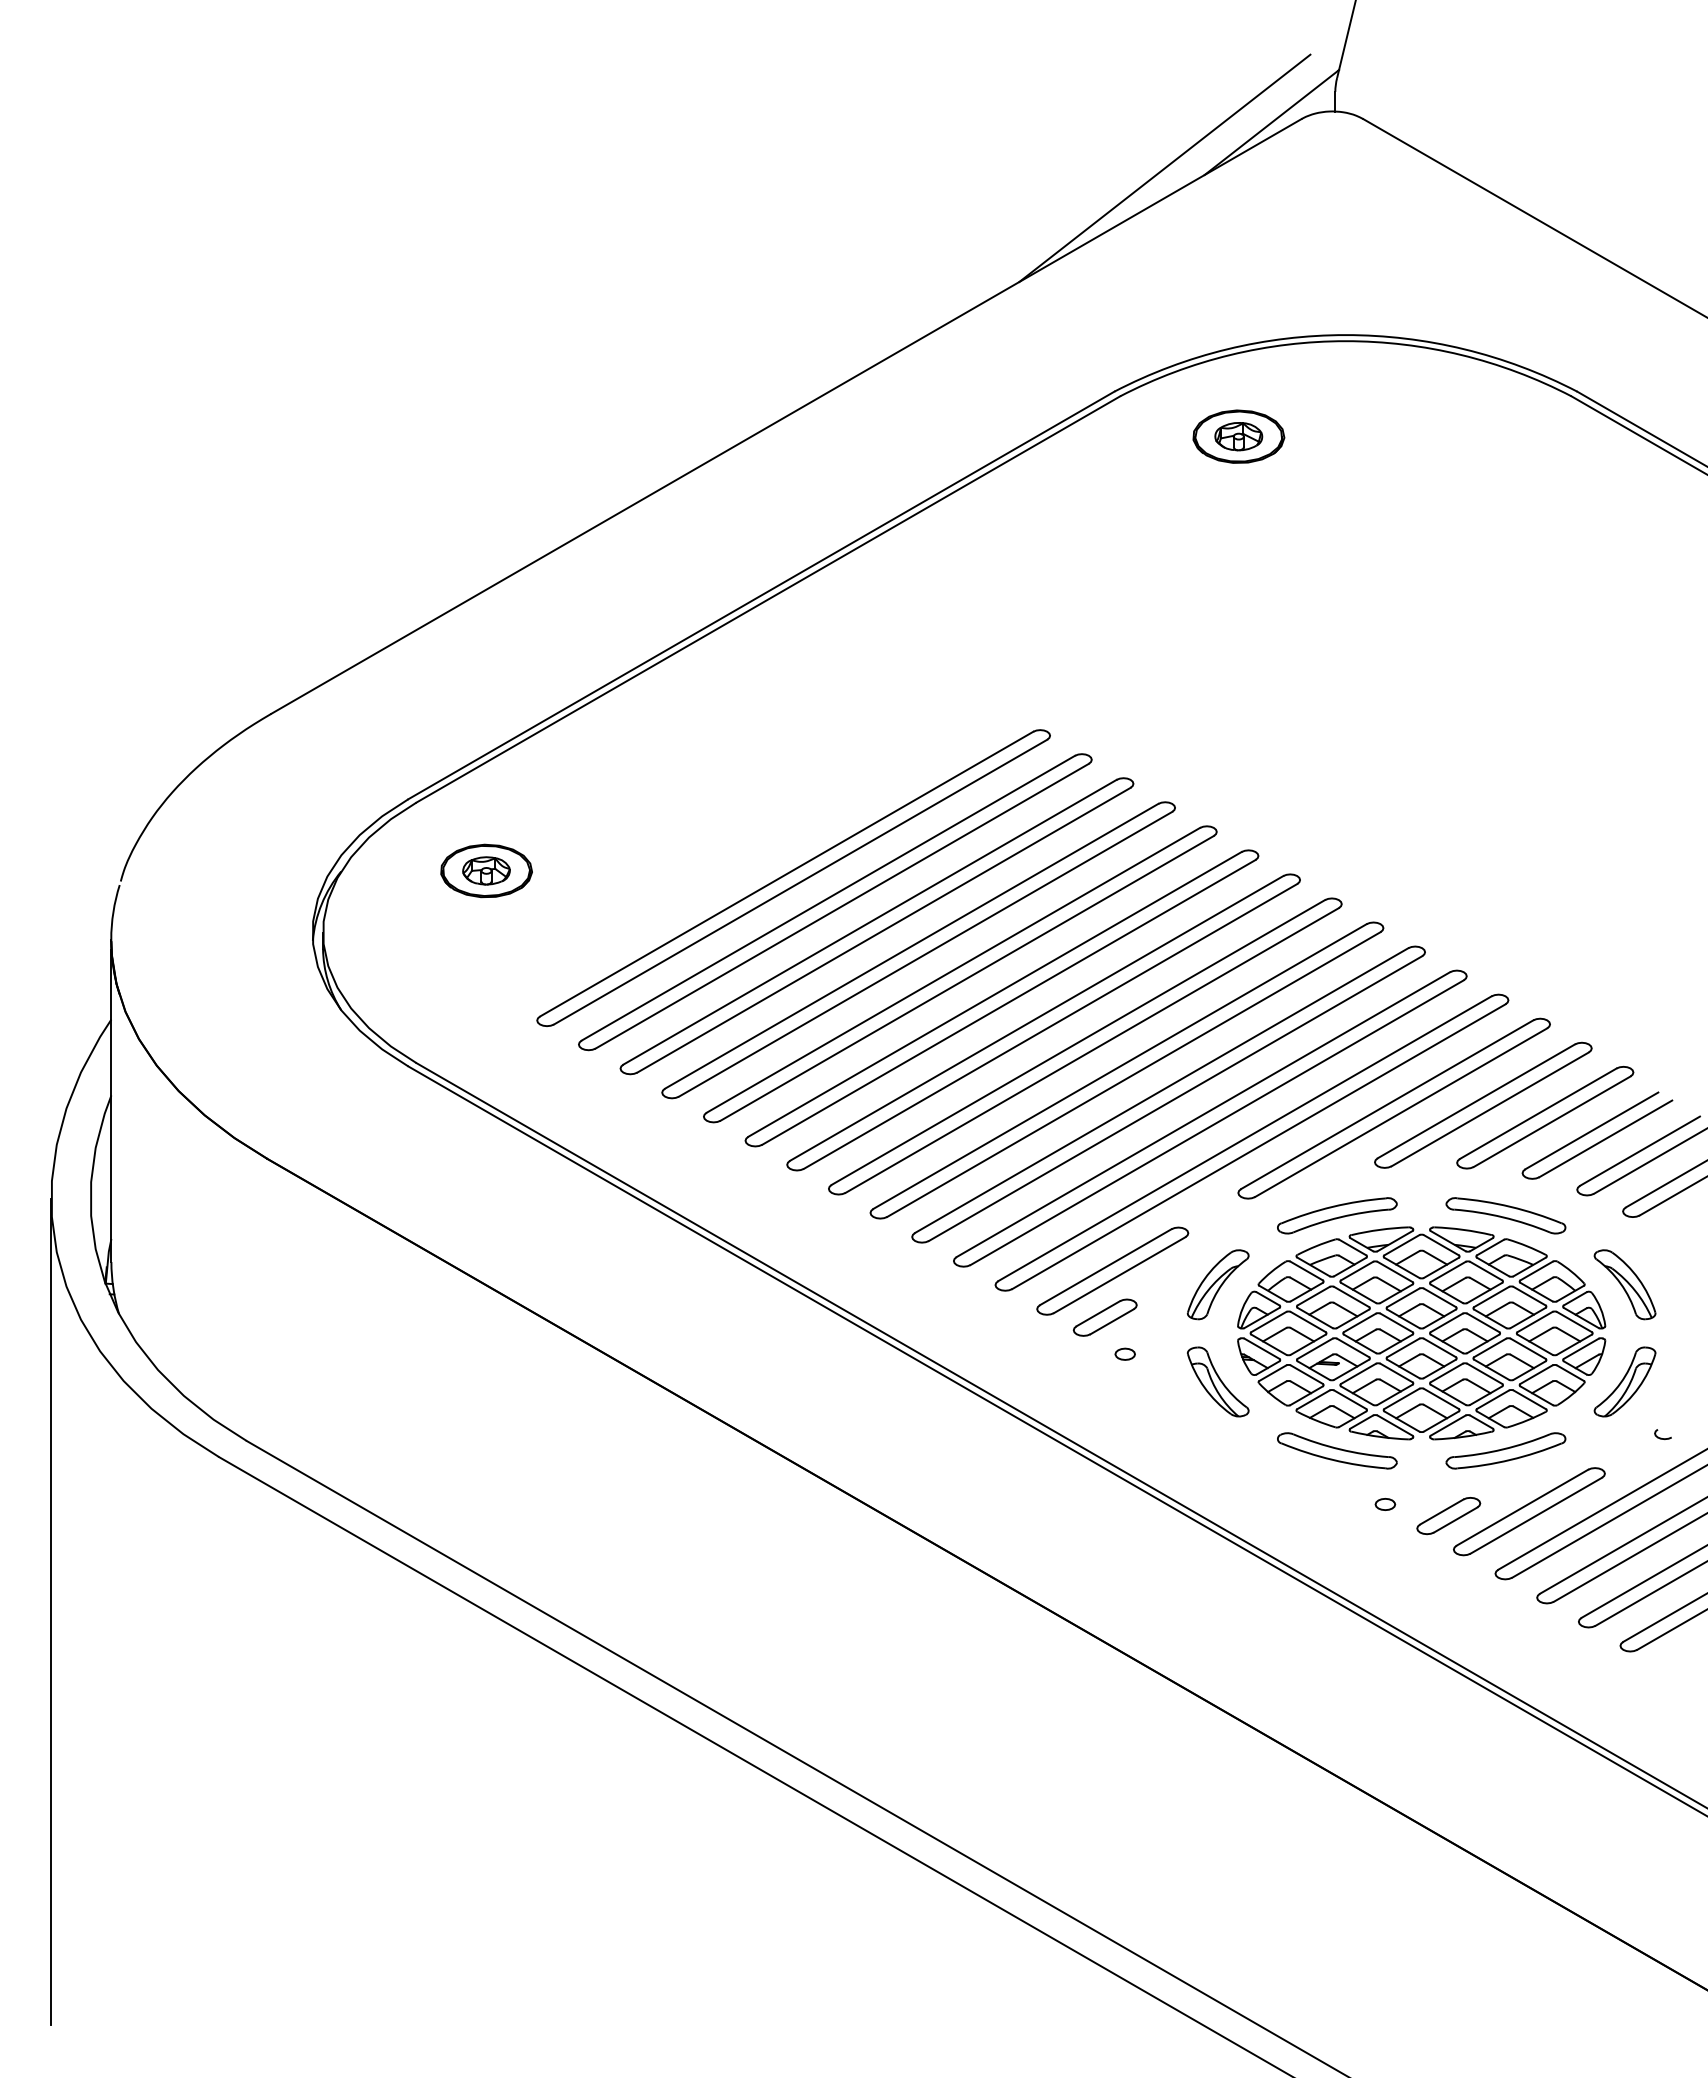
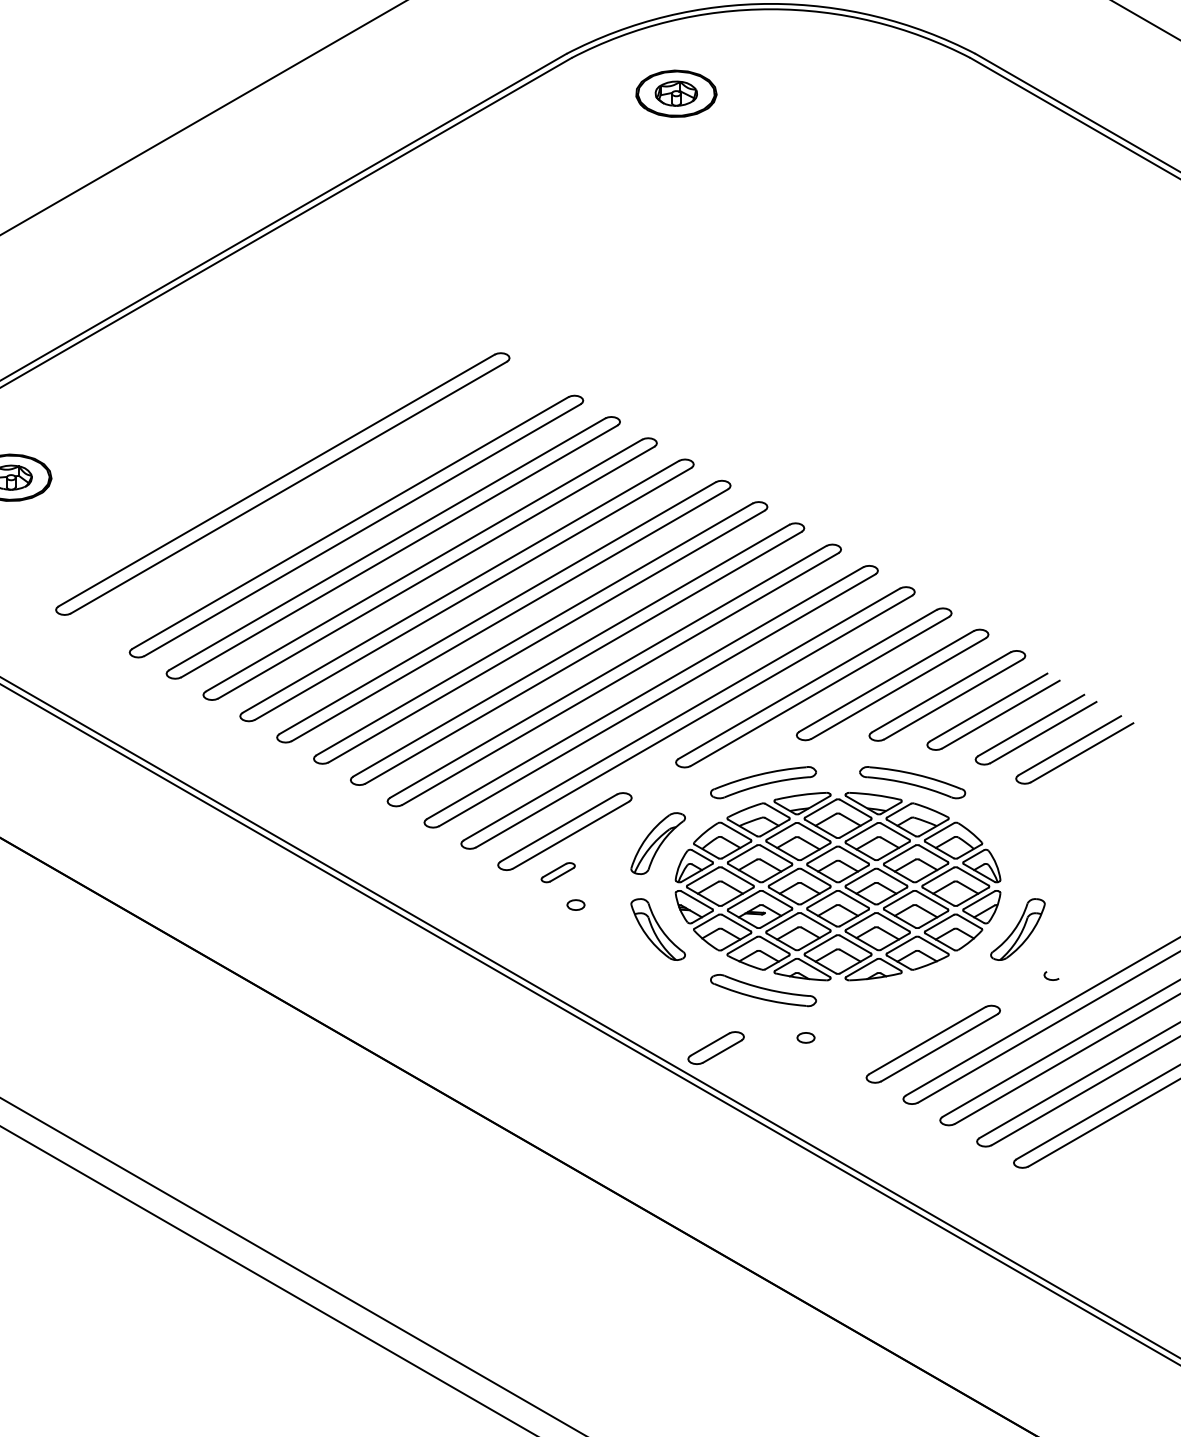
part: (835, 902) -> (319, 505), removed
part: (1624, 1284) -> (1017, 843), removed
part: (1104, 1317) -> (557, 872), size x0.6
part: (1505, 1450) -> (912, 990), removed
part: (1448, 1516) -> (715, 1048), moved

